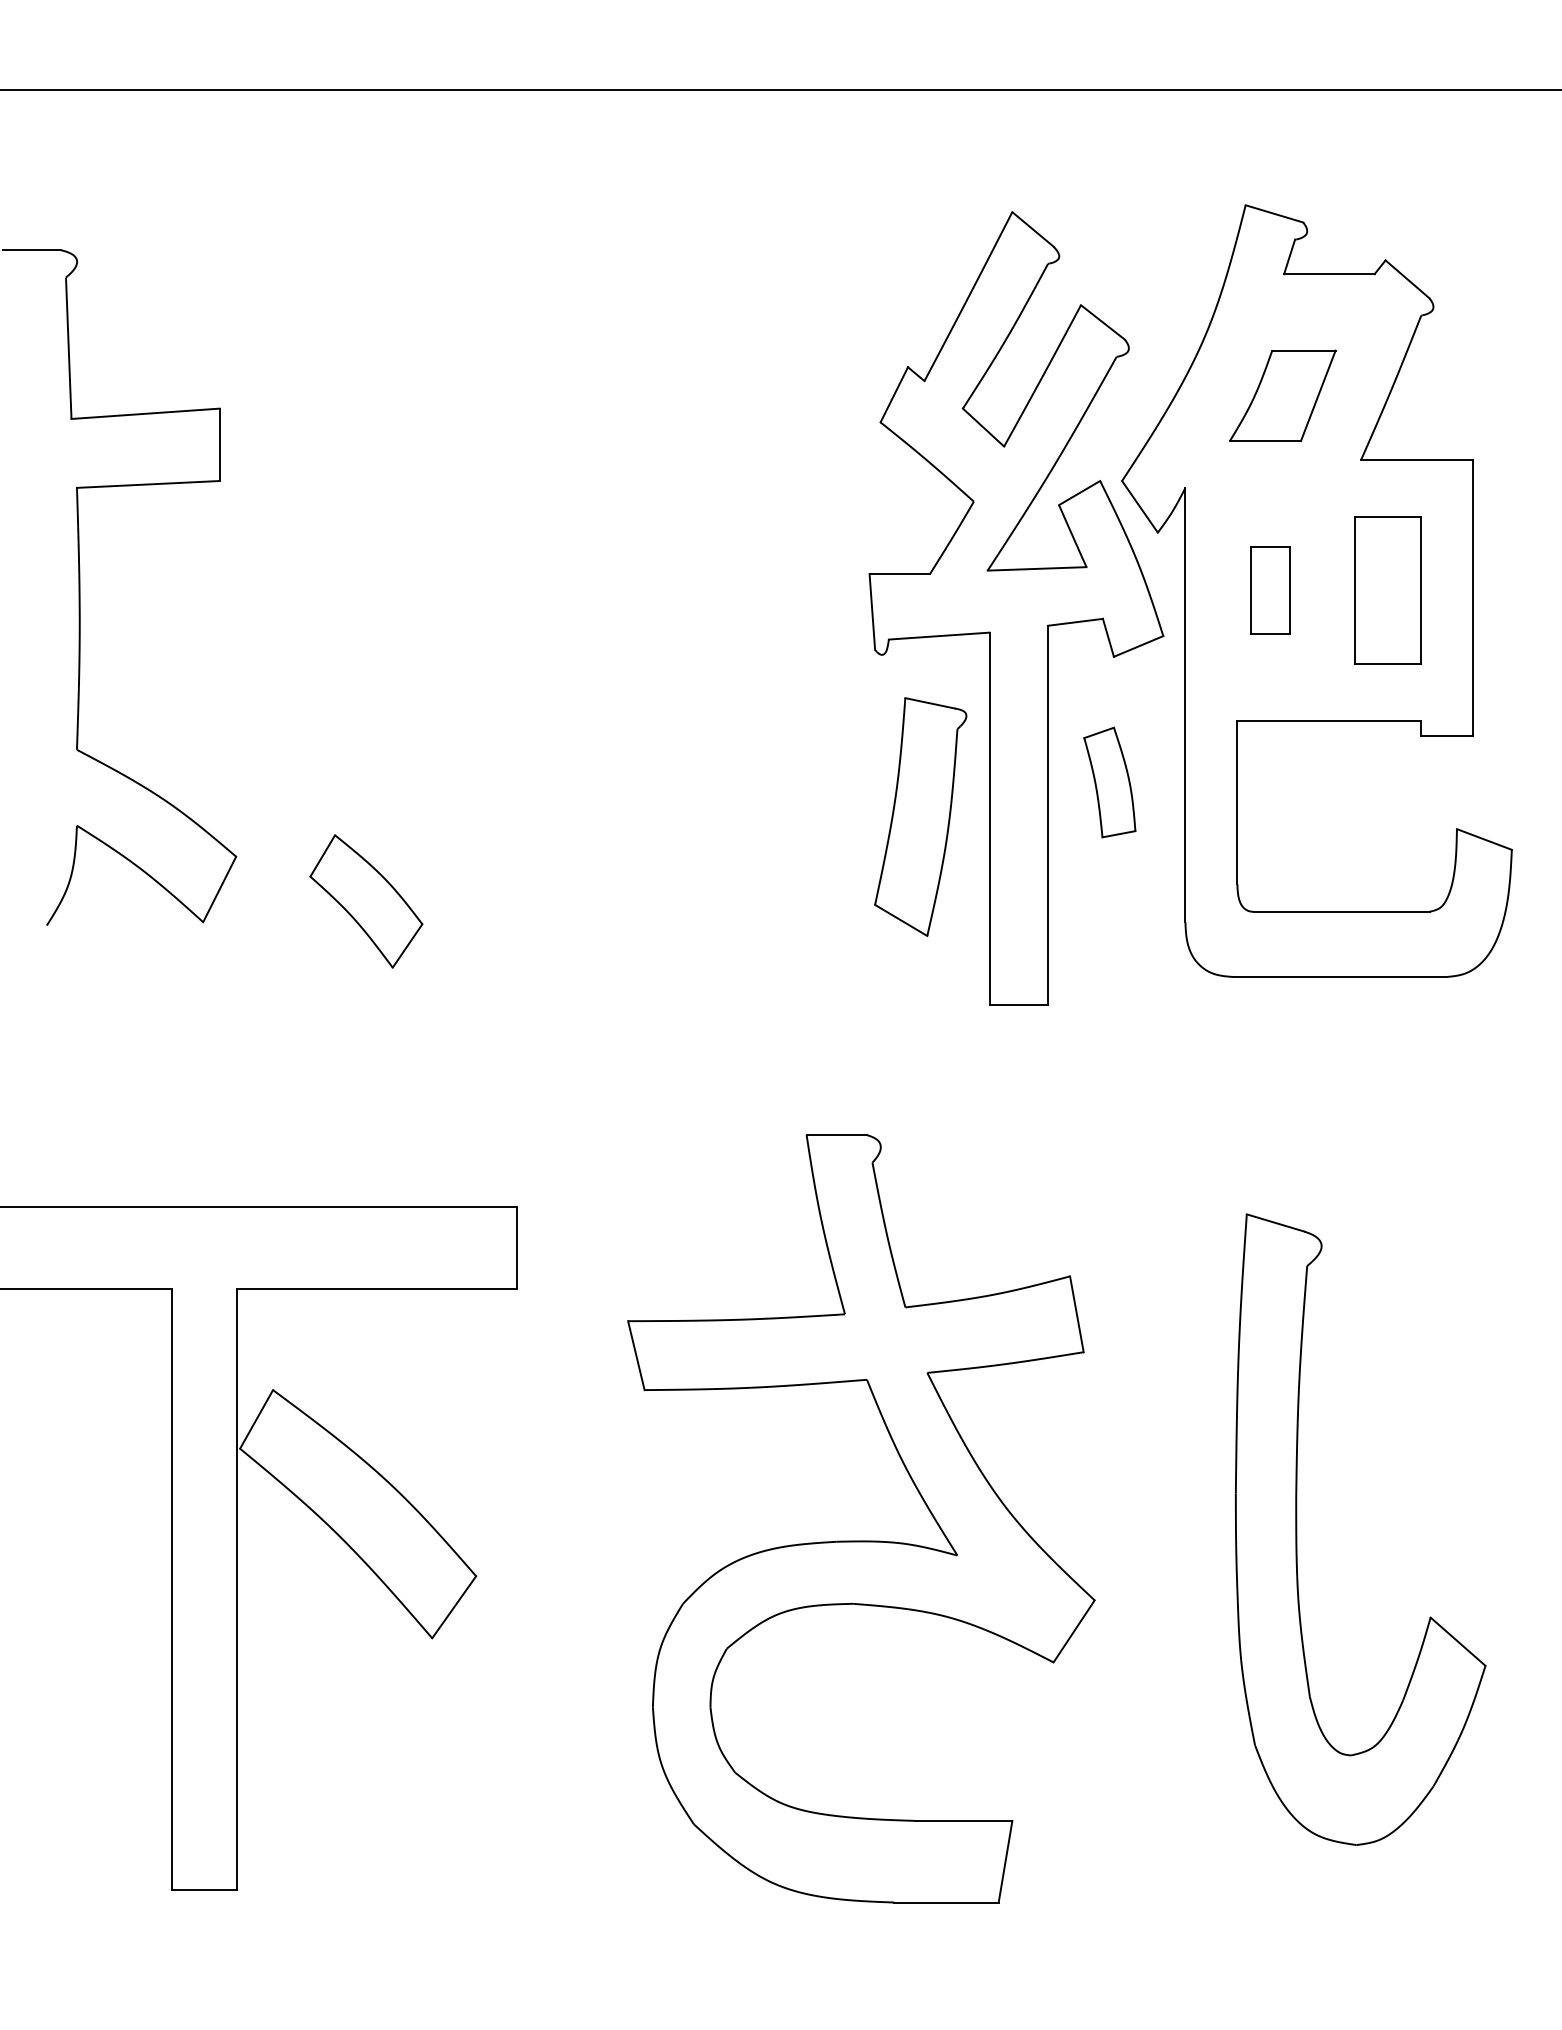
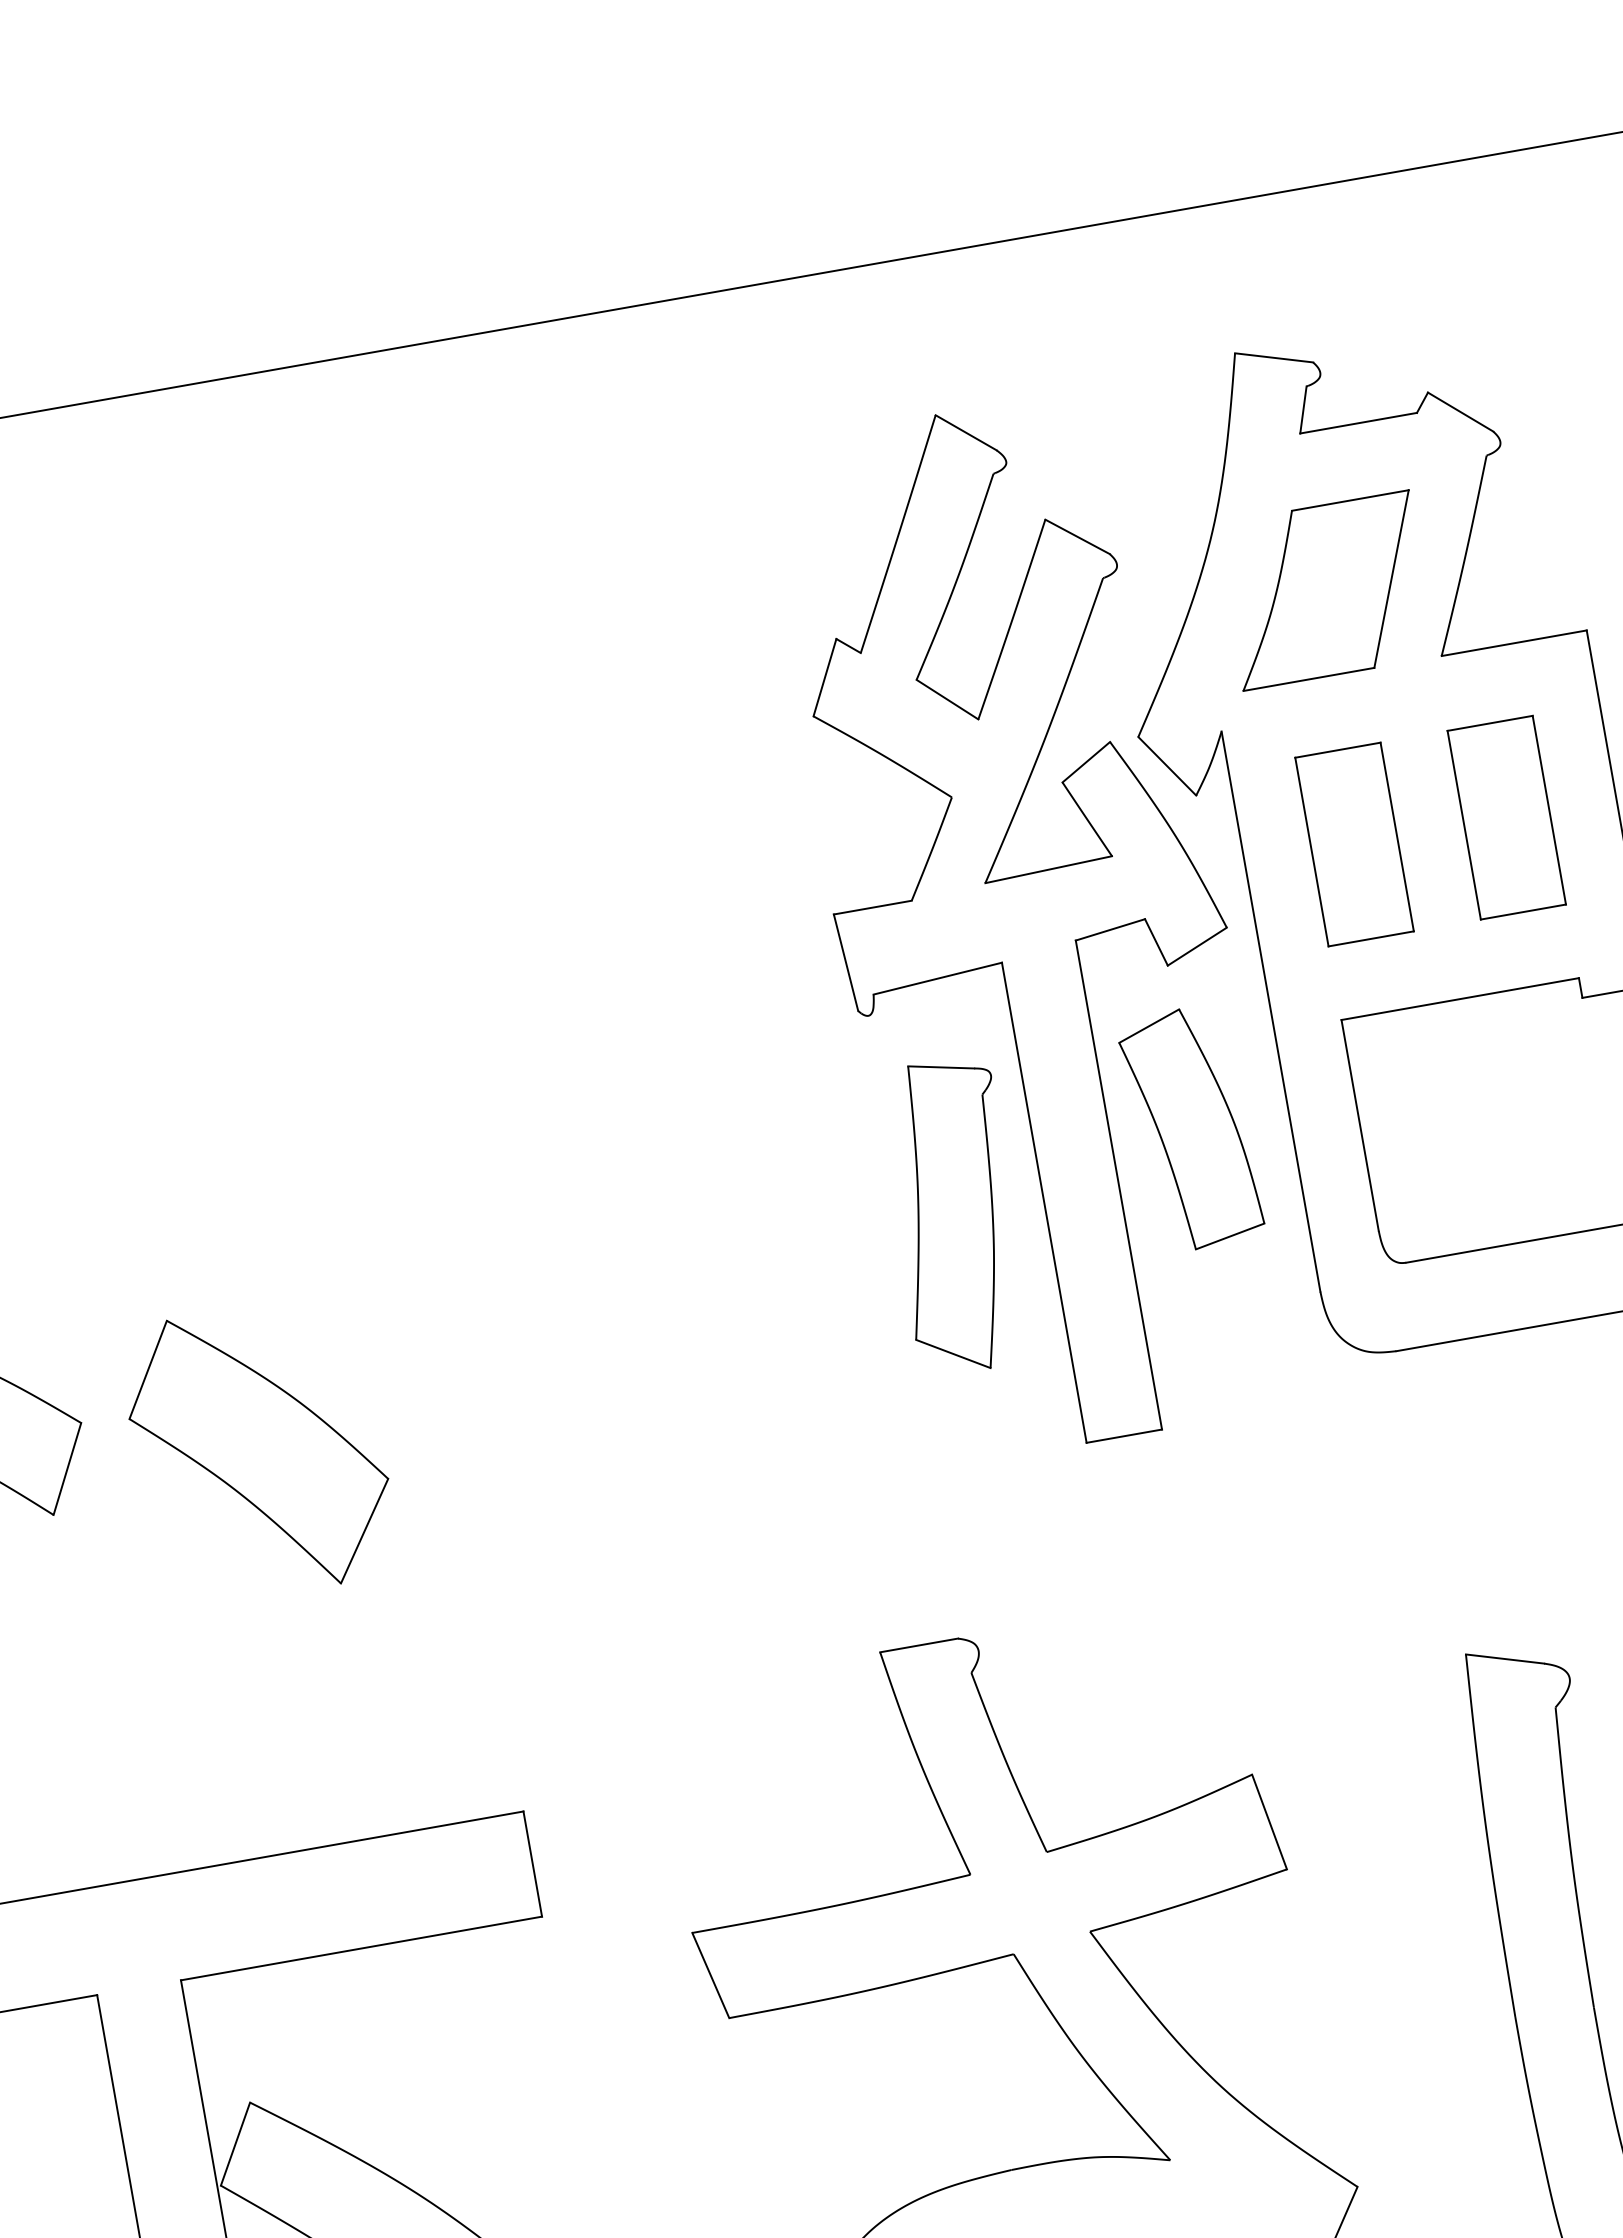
part: (1282, 395) -> (1325, 590), size x1.43
part: (1270, 590) -> (1354, 844), size x1.67
part: (1109, 782) -> (1190, 1128), size x1.67
part: (366, 901) -> (259, 1451), size x1.67

